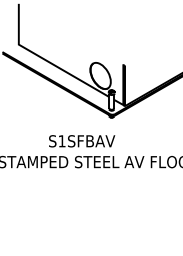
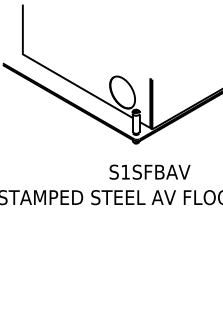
text: (81, 140) -> (149, 171), moved

